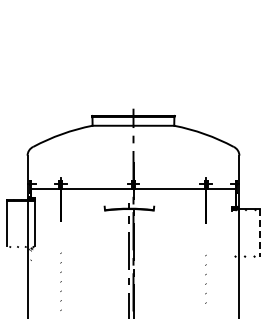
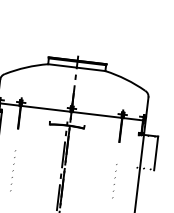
line: (259, 233) -> (156, 153), dashed -> solid

